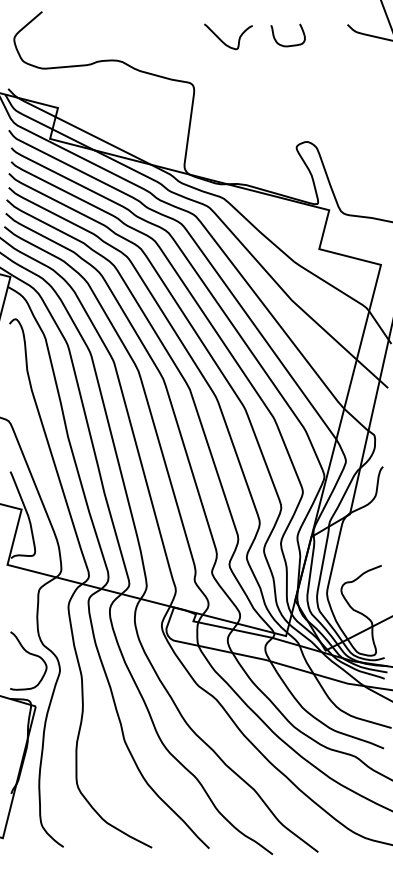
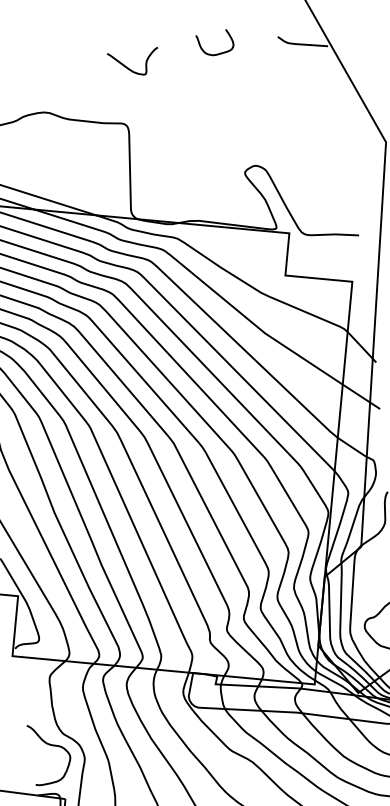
curve: (223, 41) -> (129, 68), moved
curve: (287, 45) -> (216, 53), moved

